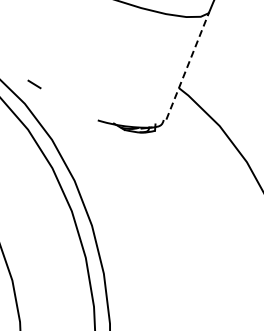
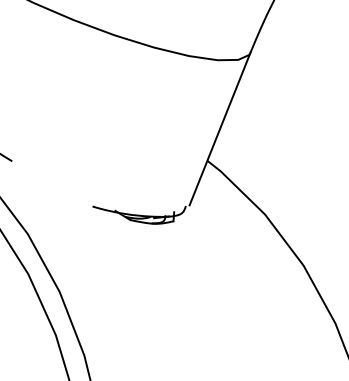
line: (187, 65) -> (219, 128), dashed -> solid

